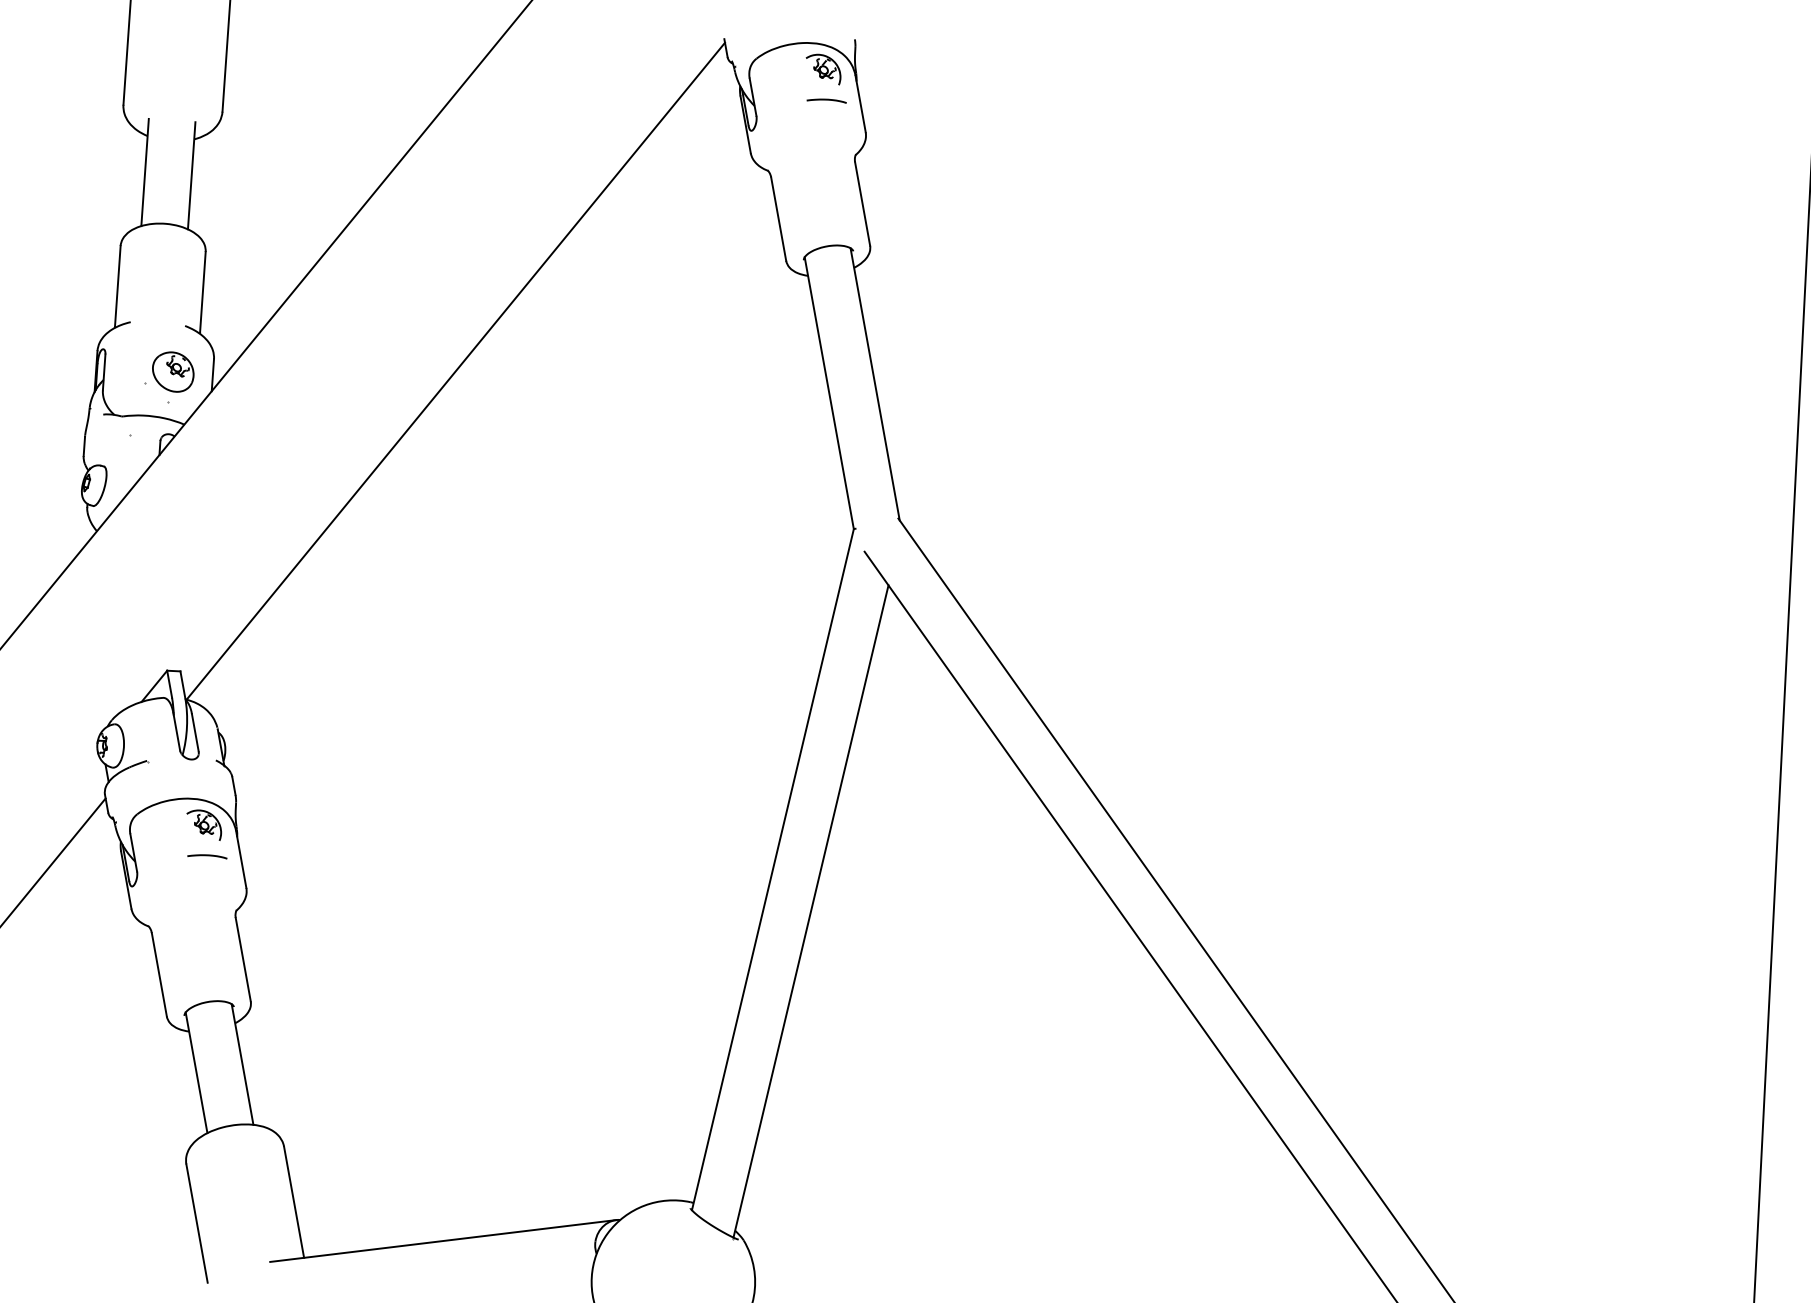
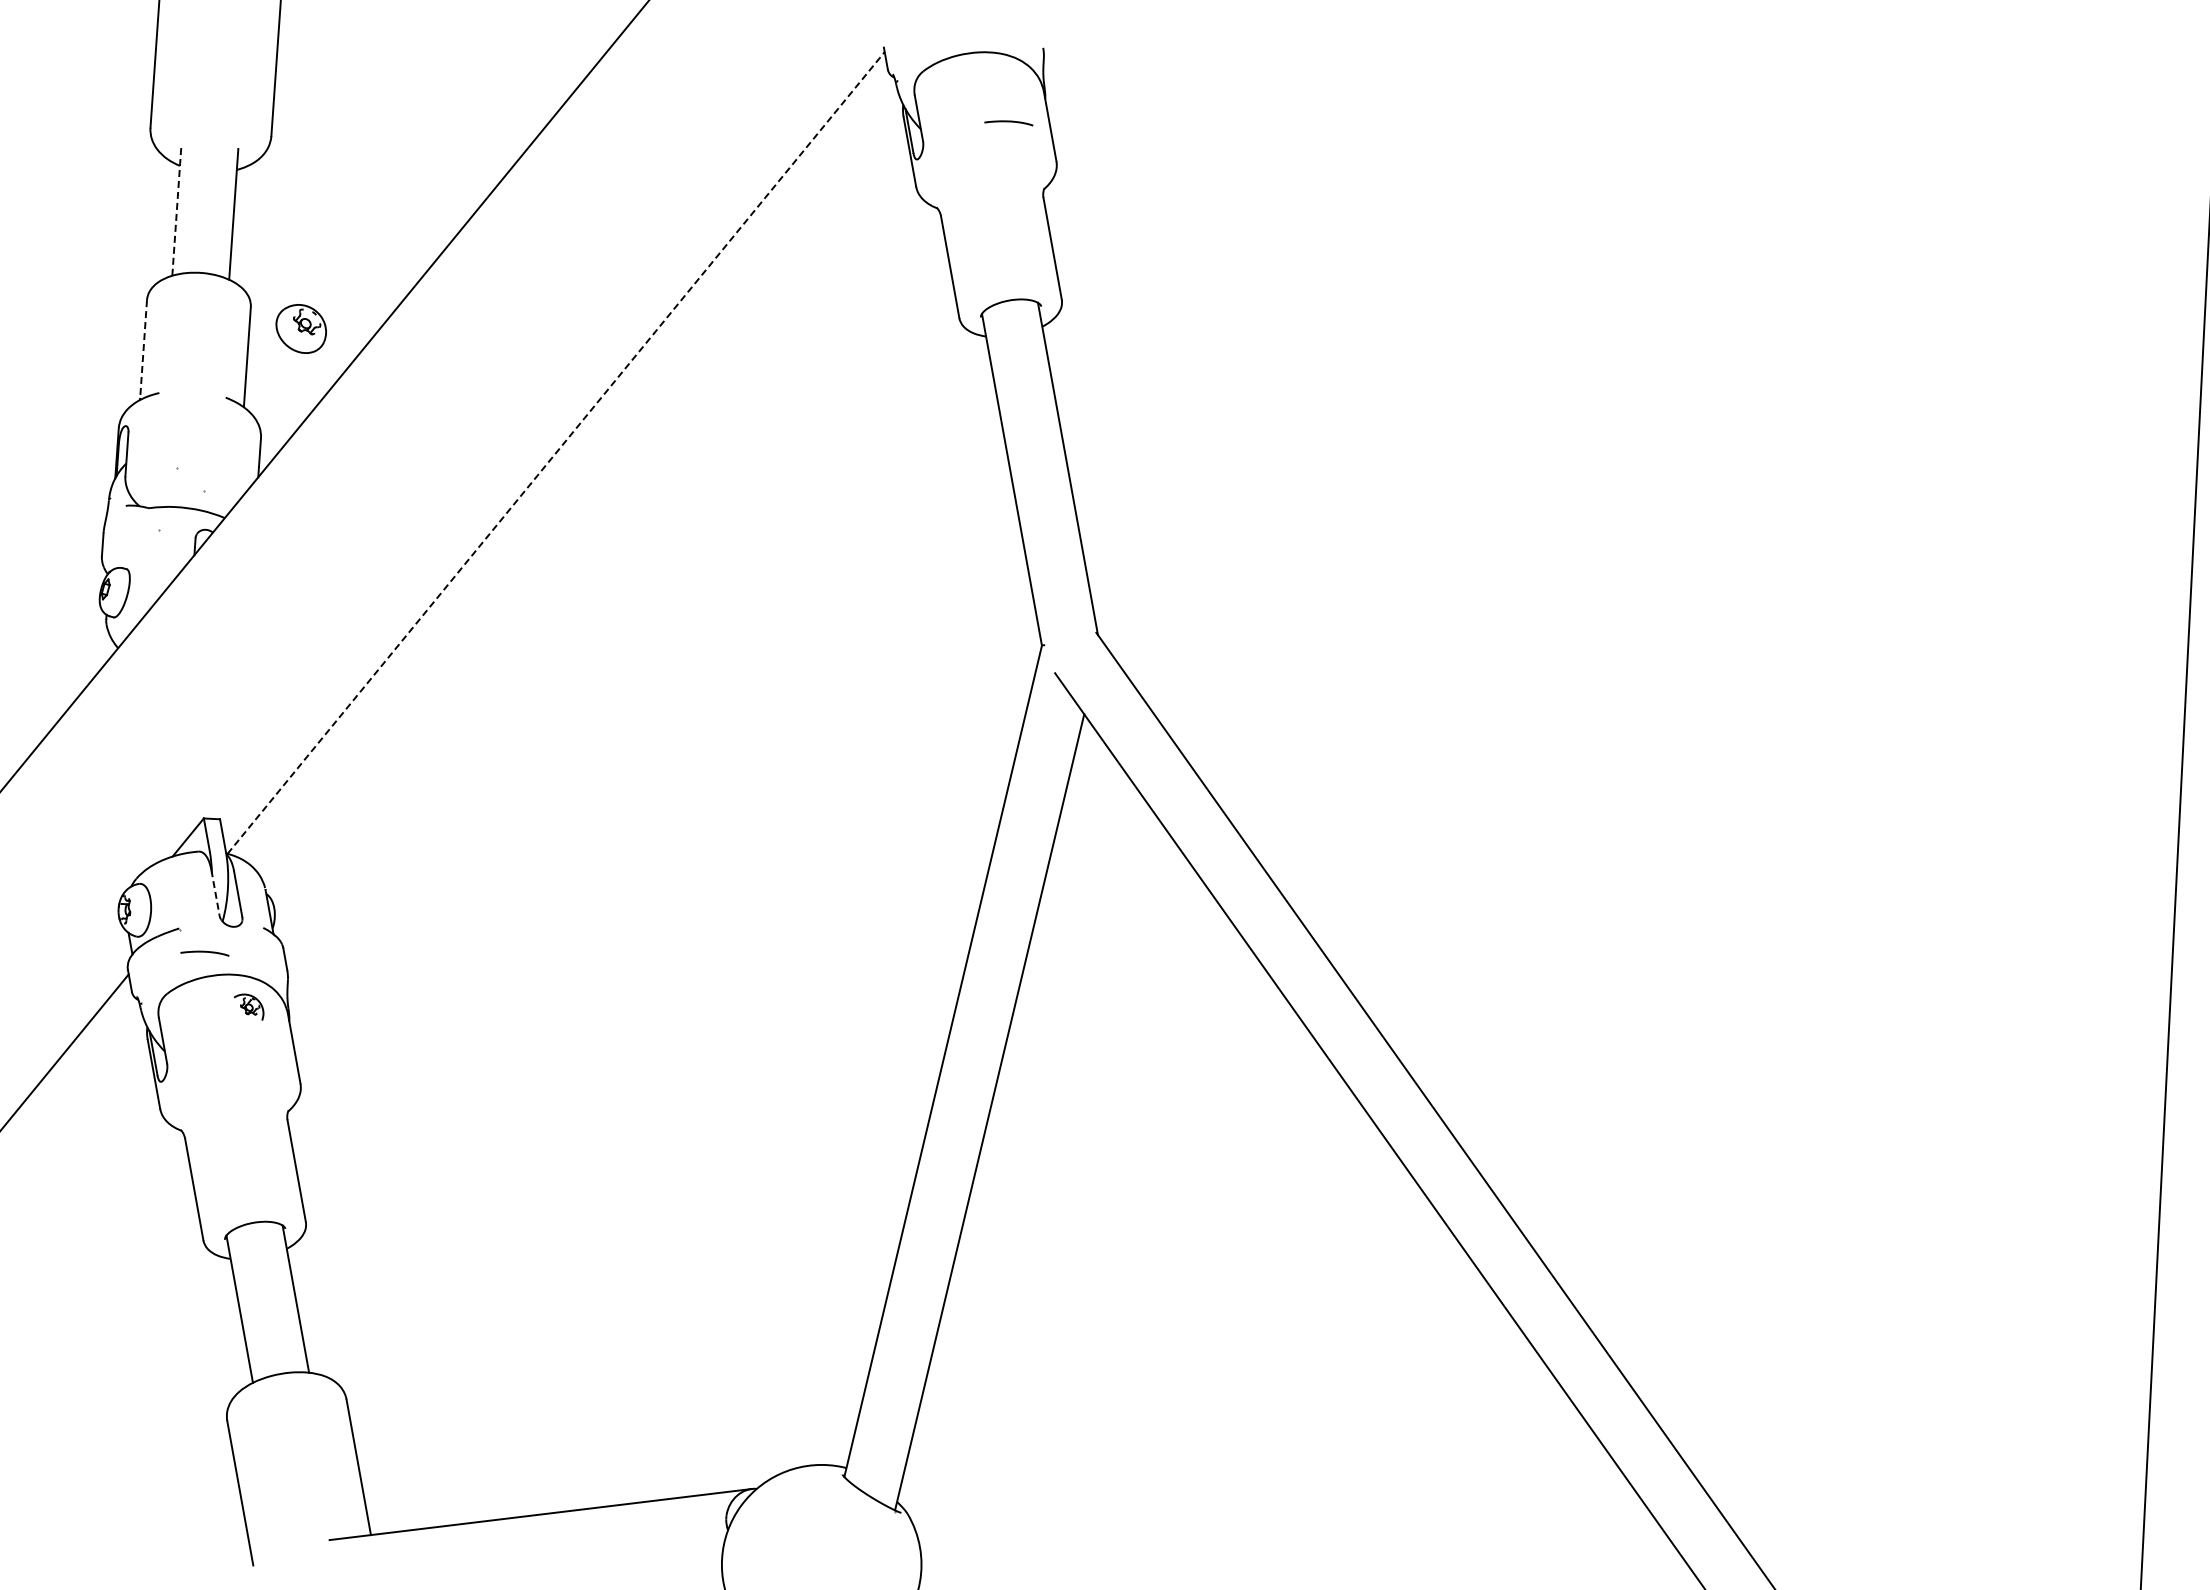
part: (823, 69) -> (1004, 84), removed
line: (144, 172) -> (176, 210), solid -> dashed
line: (117, 286) -> (143, 349), solid -> dashed
line: (456, 370) -> (556, 452), solid -> dashed
part: (172, 371) -> (300, 328), moved
line: (176, 732) -> (215, 893), solid -> dashed
part: (203, 825) -> (248, 1007), size x0.7
curve: (207, 855) -> (204, 952), moved

